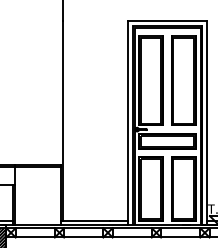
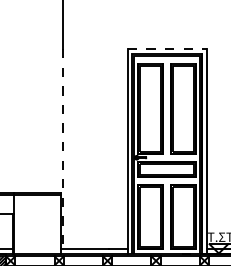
line: (167, 21) -> (167, 49), solid -> dashed
line: (62, 121) -> (62, 149), solid -> dashed

